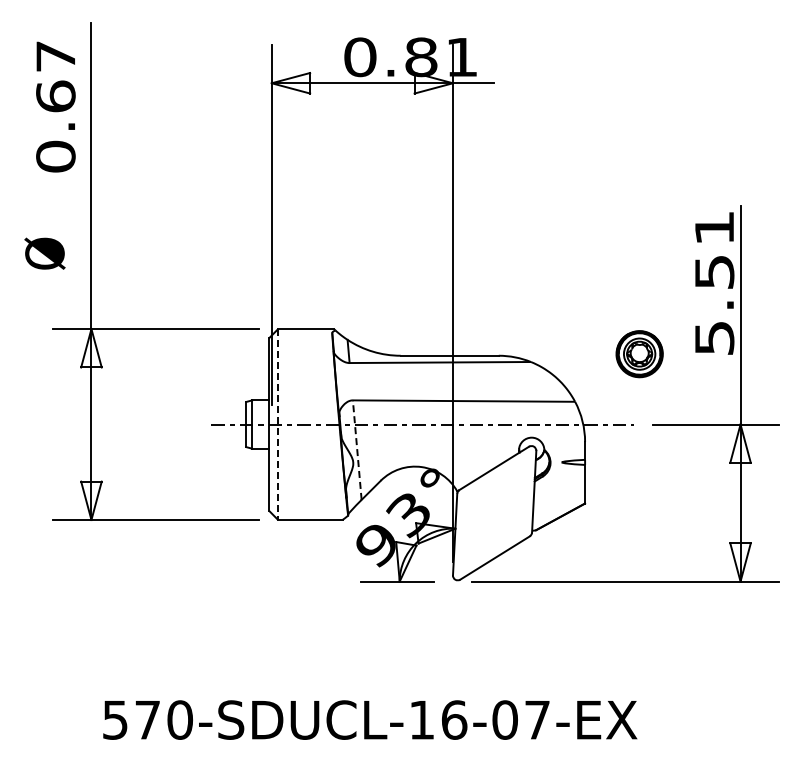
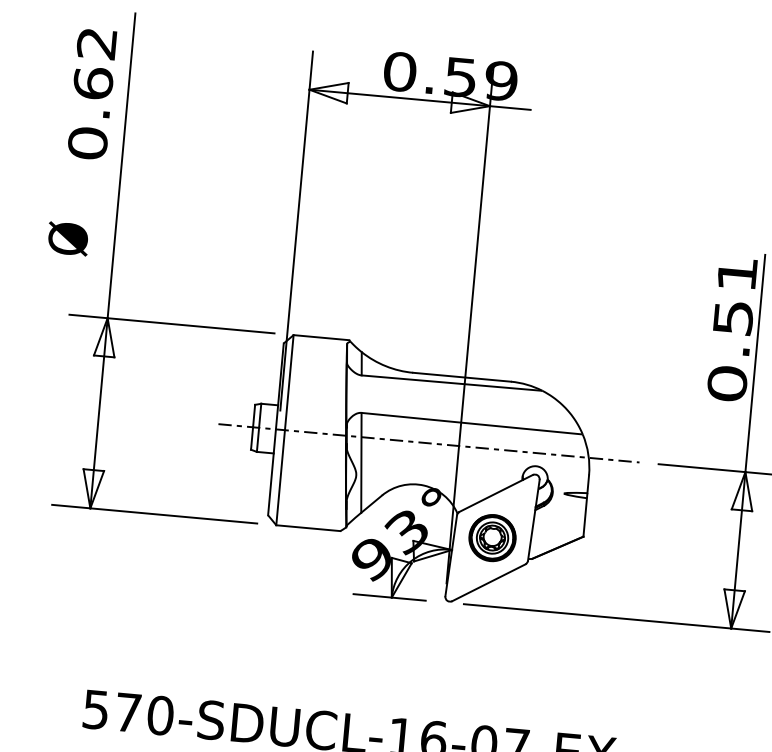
text: (55, 56) -> (96, 43), 0.67 -> 0.62
text: (441, 57) -> (480, 79), 0.81 -> 0.59
text: (714, 337) -> (727, 383), 5.51 -> 0.51
part: (639, 354) -> (492, 538), moved
line: (278, 425) -> (285, 431), dashed -> solid
line: (357, 450) -> (361, 463), dashed -> solid

